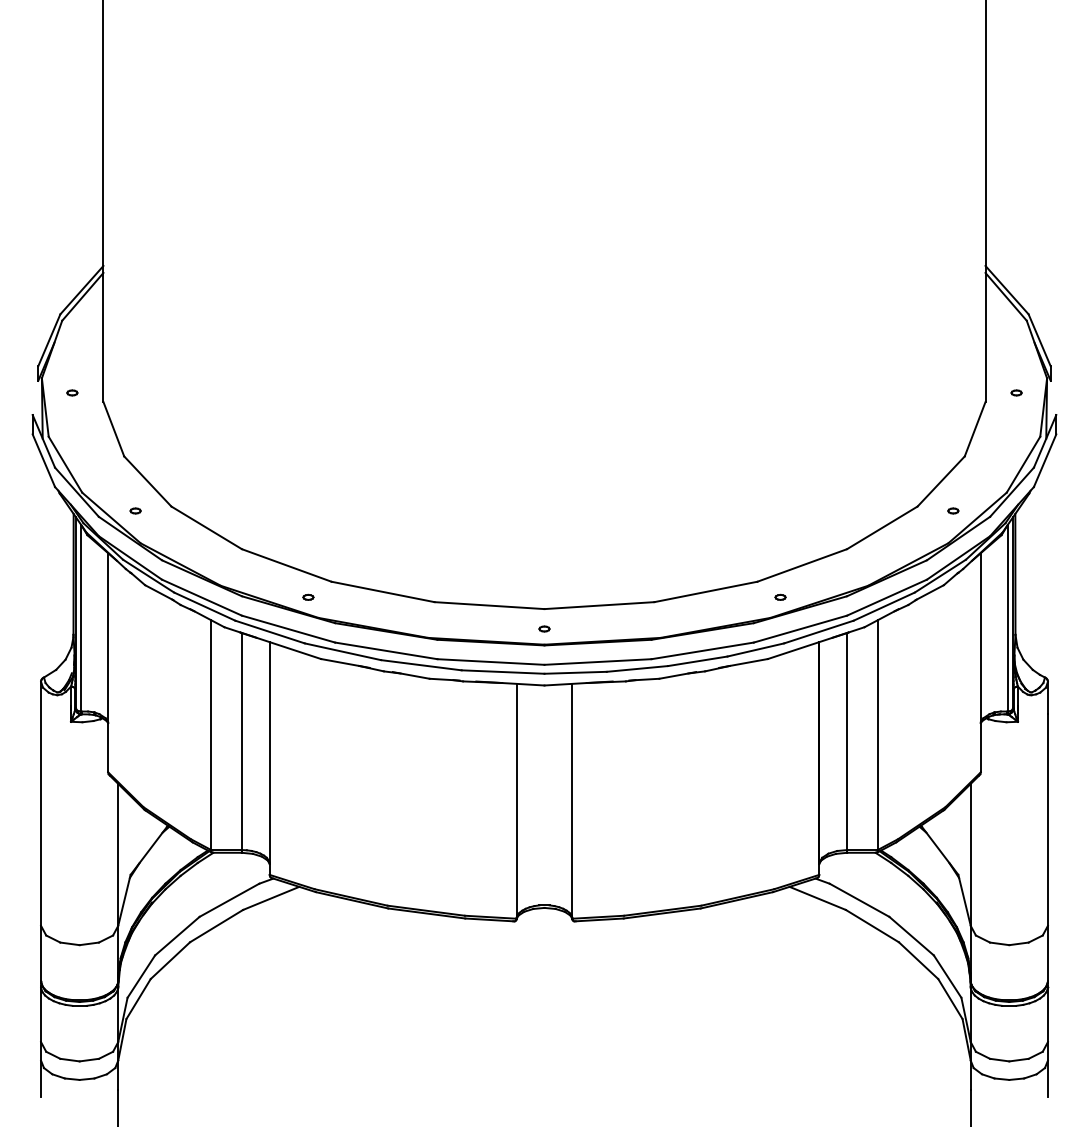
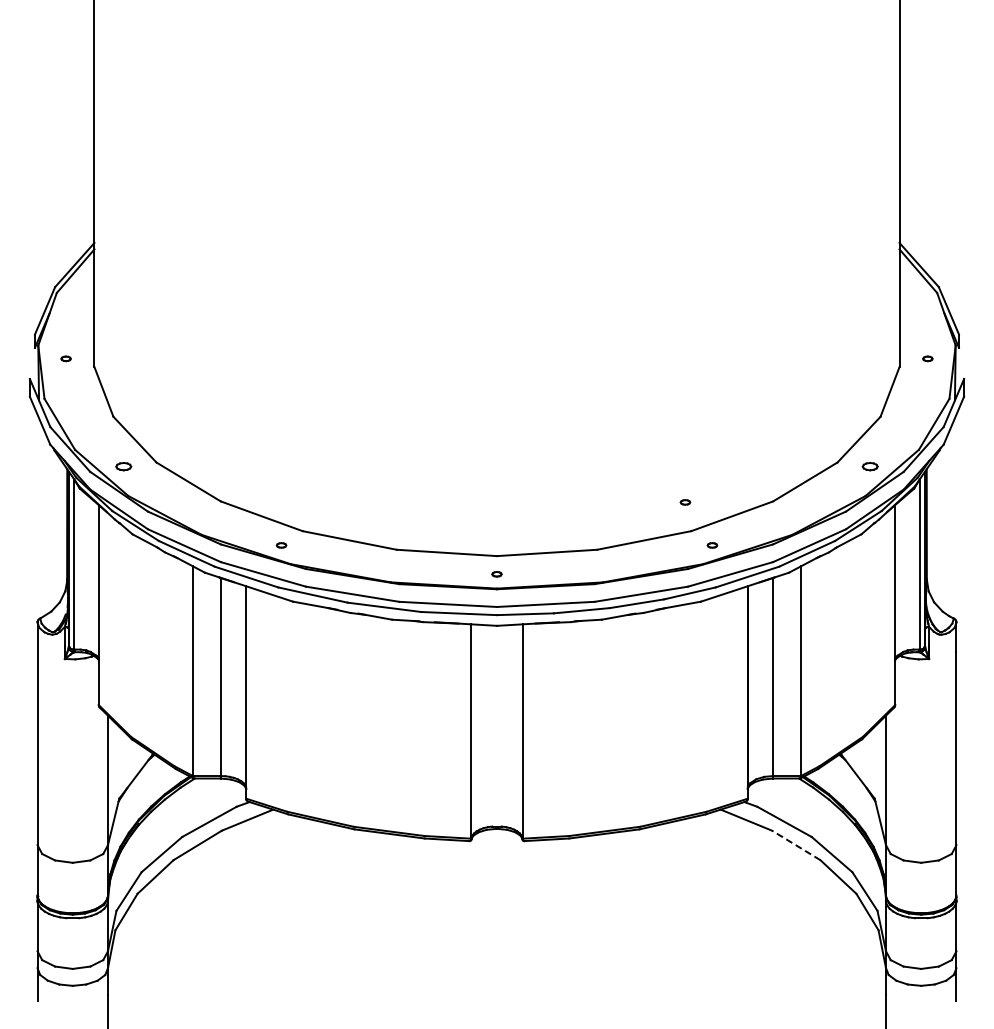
part: (135, 510) -> (123, 466), size x1.6
part: (952, 510) -> (869, 466), size x1.6
part: (751, 550) -> (685, 502), added
line: (871, 926) -> (795, 845), solid -> dashed

